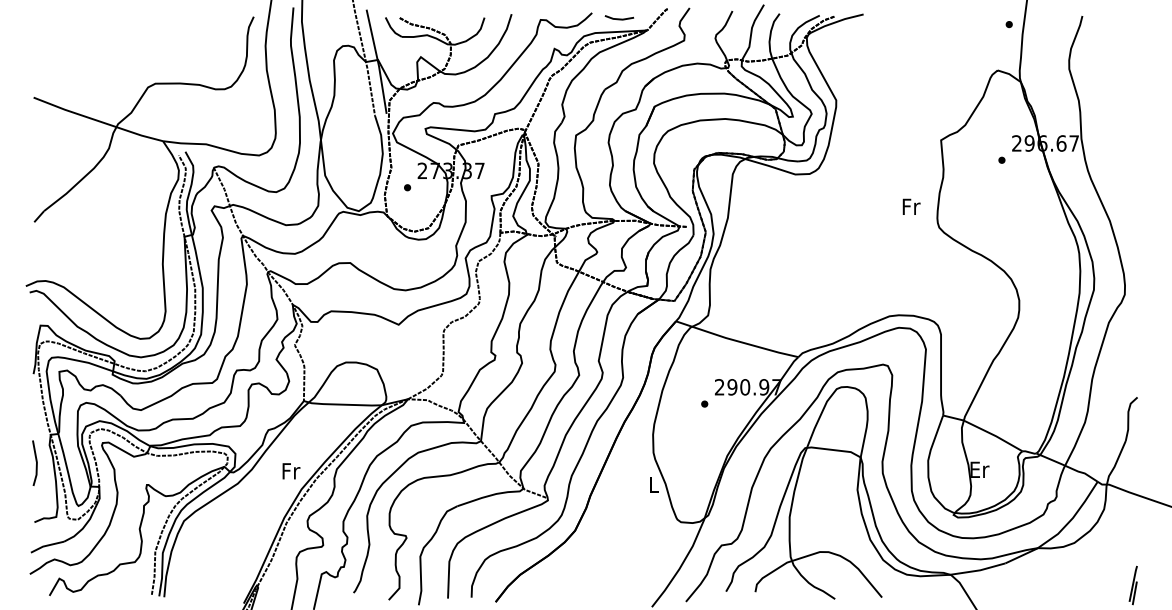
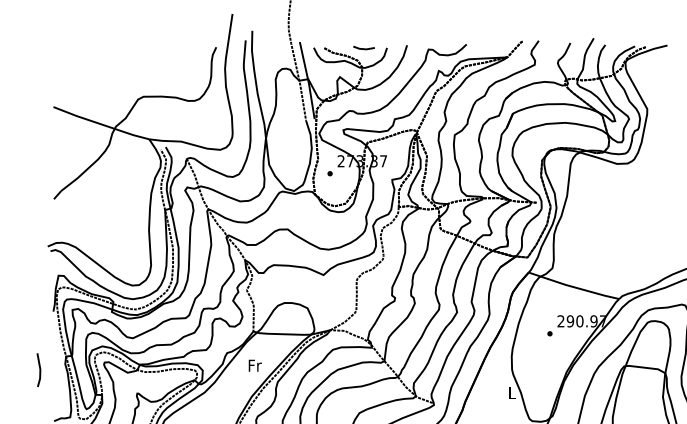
line: (619, 18) -> (364, 48), moved
line: (35, 461) -> (39, 368), moved
text: (291, 471) -> (255, 365), moved

